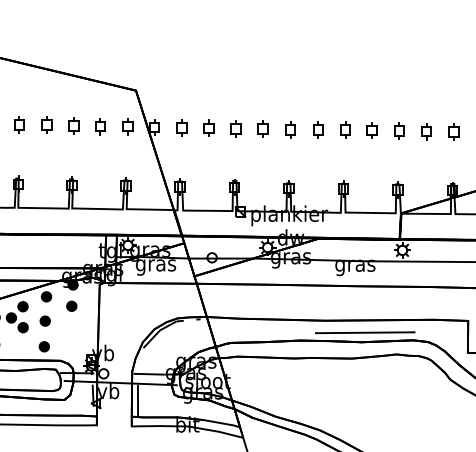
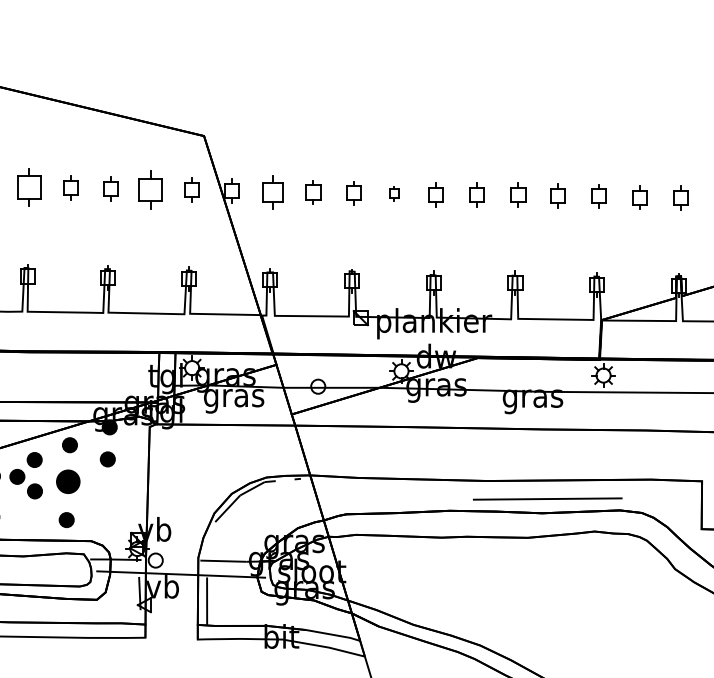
part: (19, 124) -> (29, 186), size x1.6
part: (100, 126) -> (150, 189), size x1.6
part: (181, 127) -> (272, 191), size x1.4
part: (262, 128) -> (393, 192), size x0.6
part: (44, 320) -> (66, 480), size x1.6

